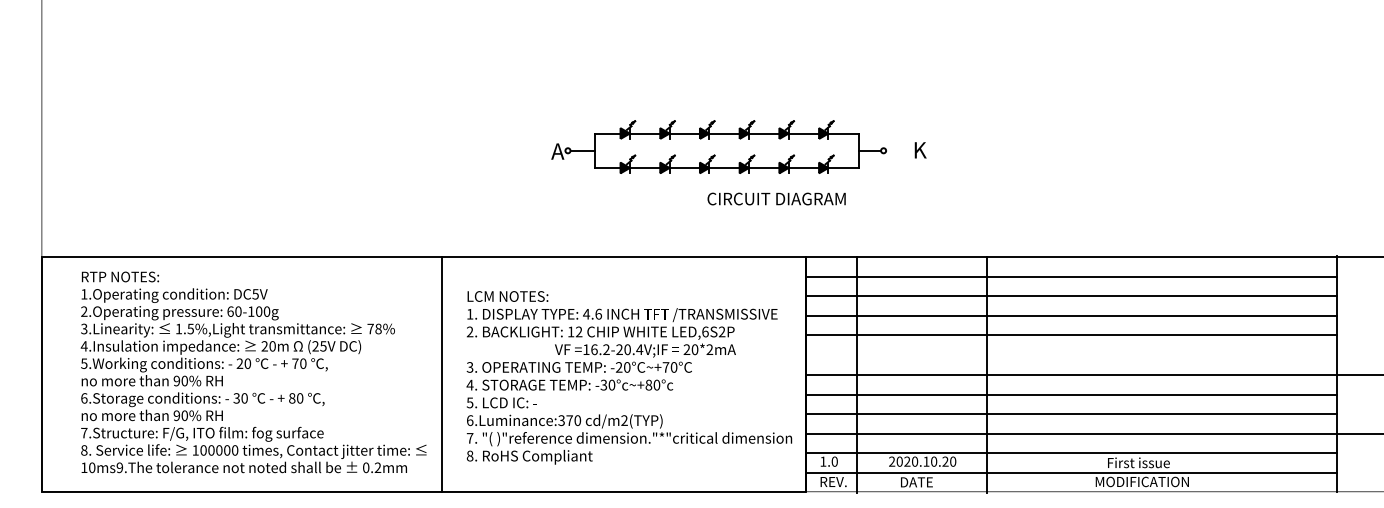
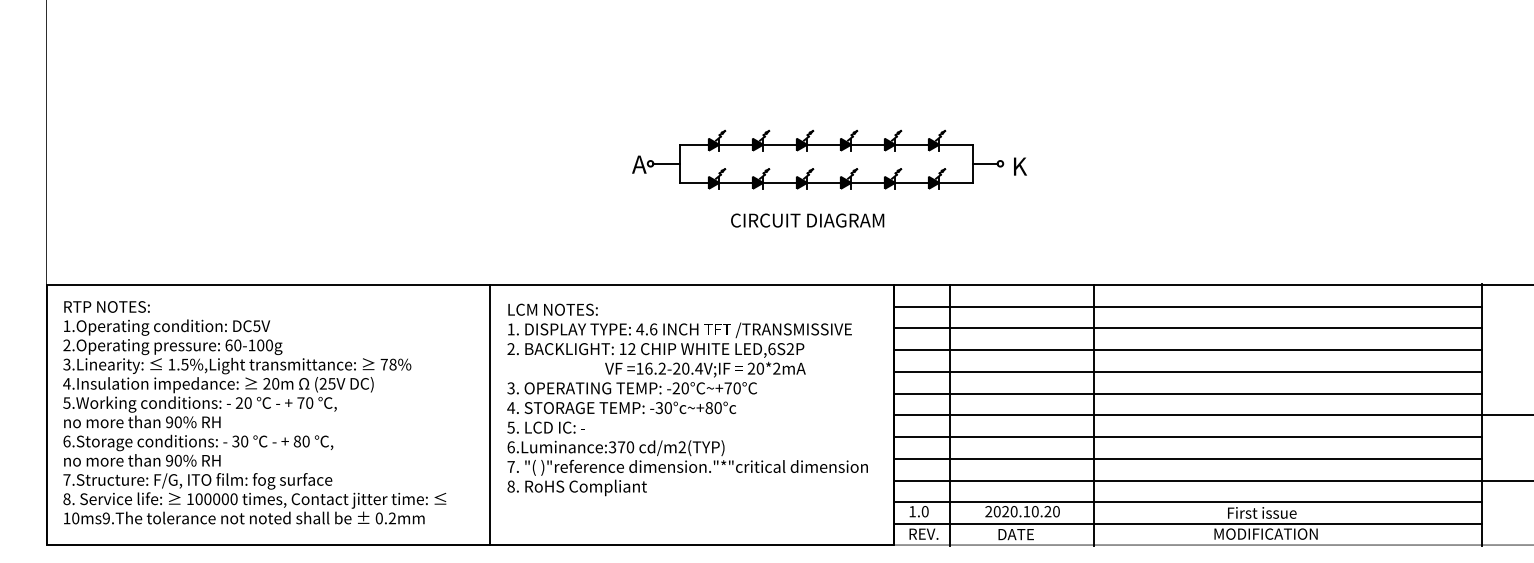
part: (718, 146) -> (817, 159), moved
text: (776, 198) -> (807, 219), moved
line: (1071, 355) -> (1187, 393), added
text: (253, 372) -> (254, 412), moved
text: (629, 377) -> (687, 399), moved

